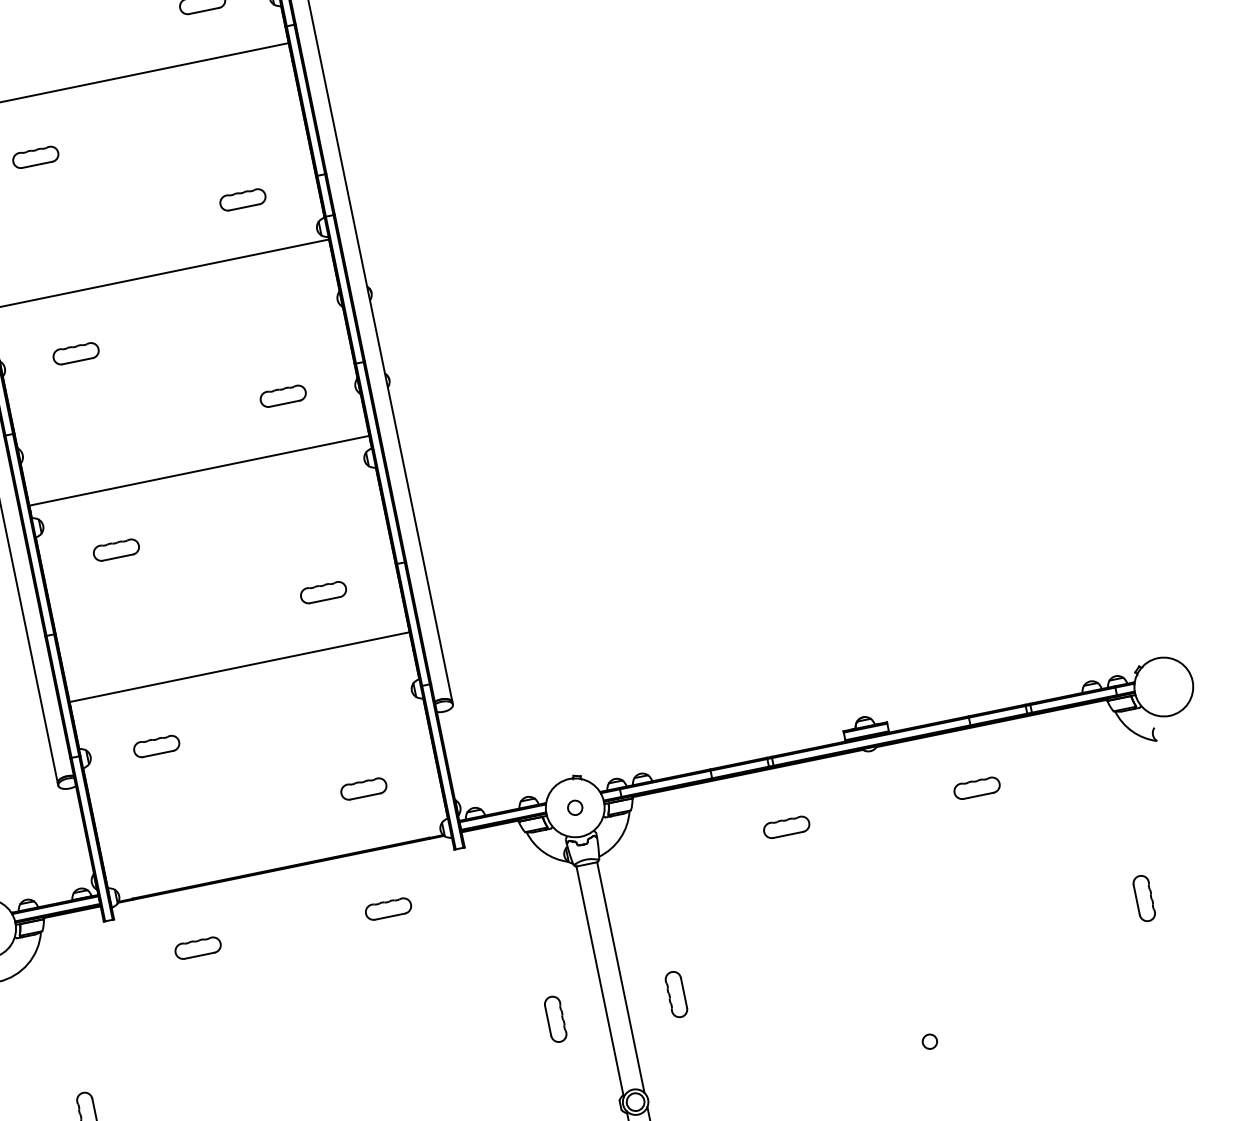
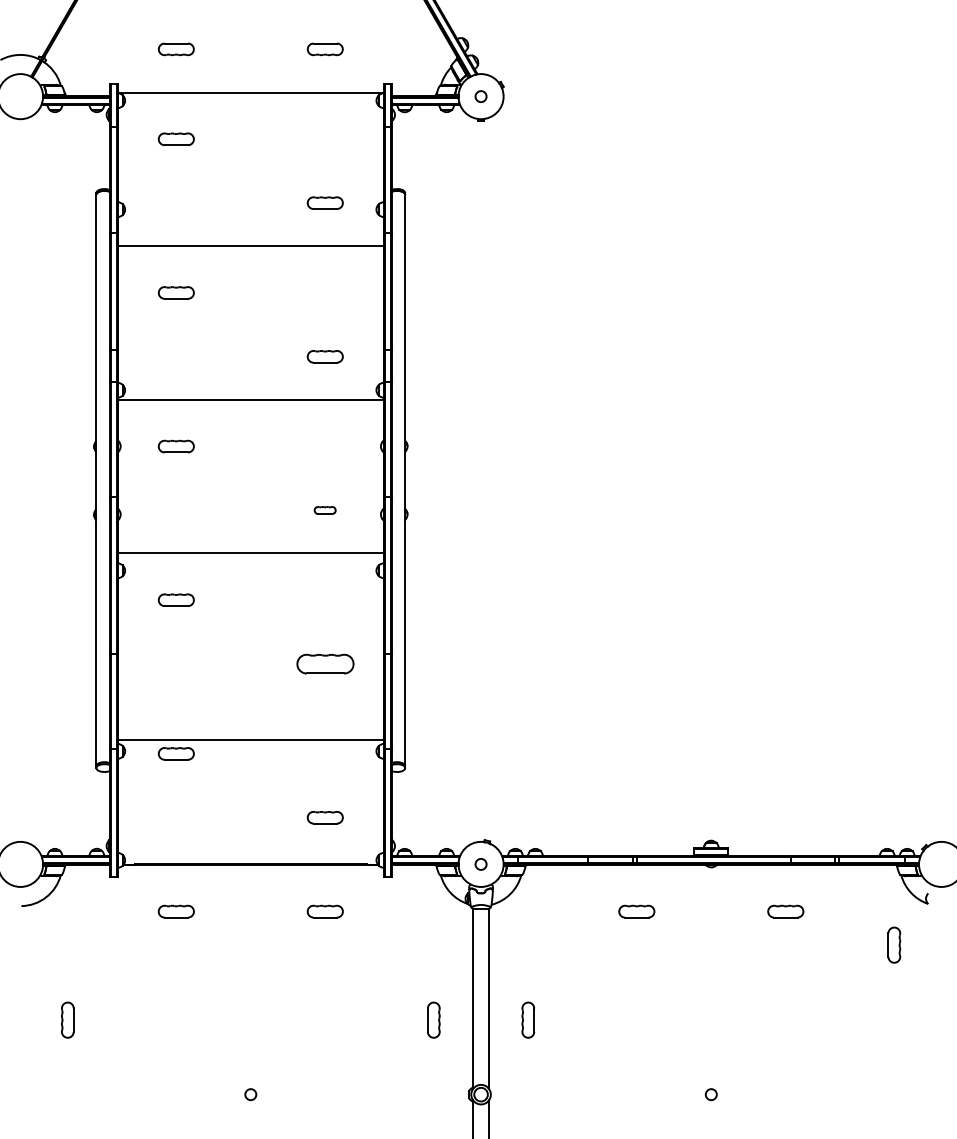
part: (282, 396) -> (324, 510), size x0.6
part: (322, 592) -> (324, 663), size x1.6
line: (239, 667) -> (250, 740), moved
part: (1144, 897) -> (894, 944), moved

